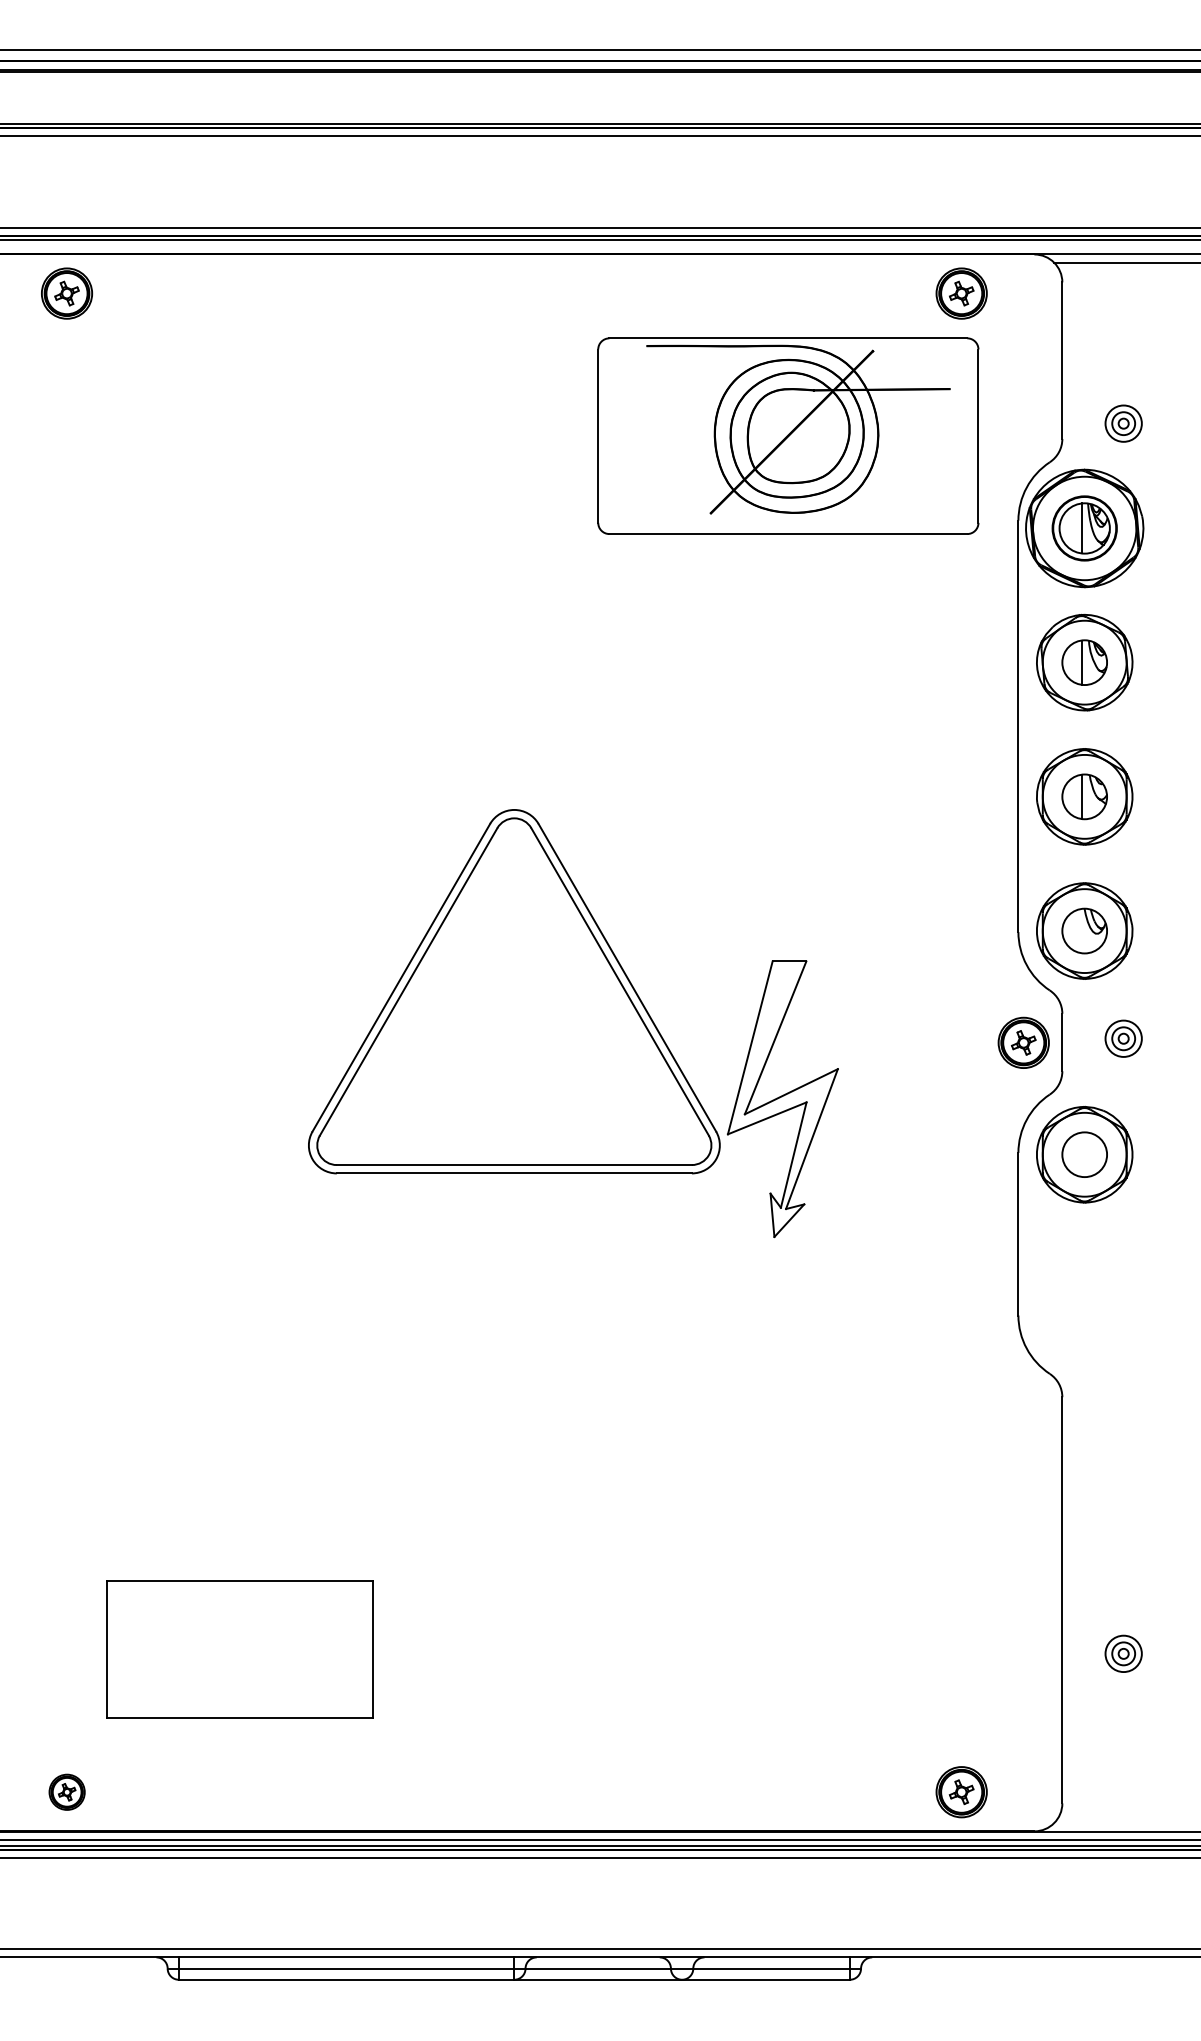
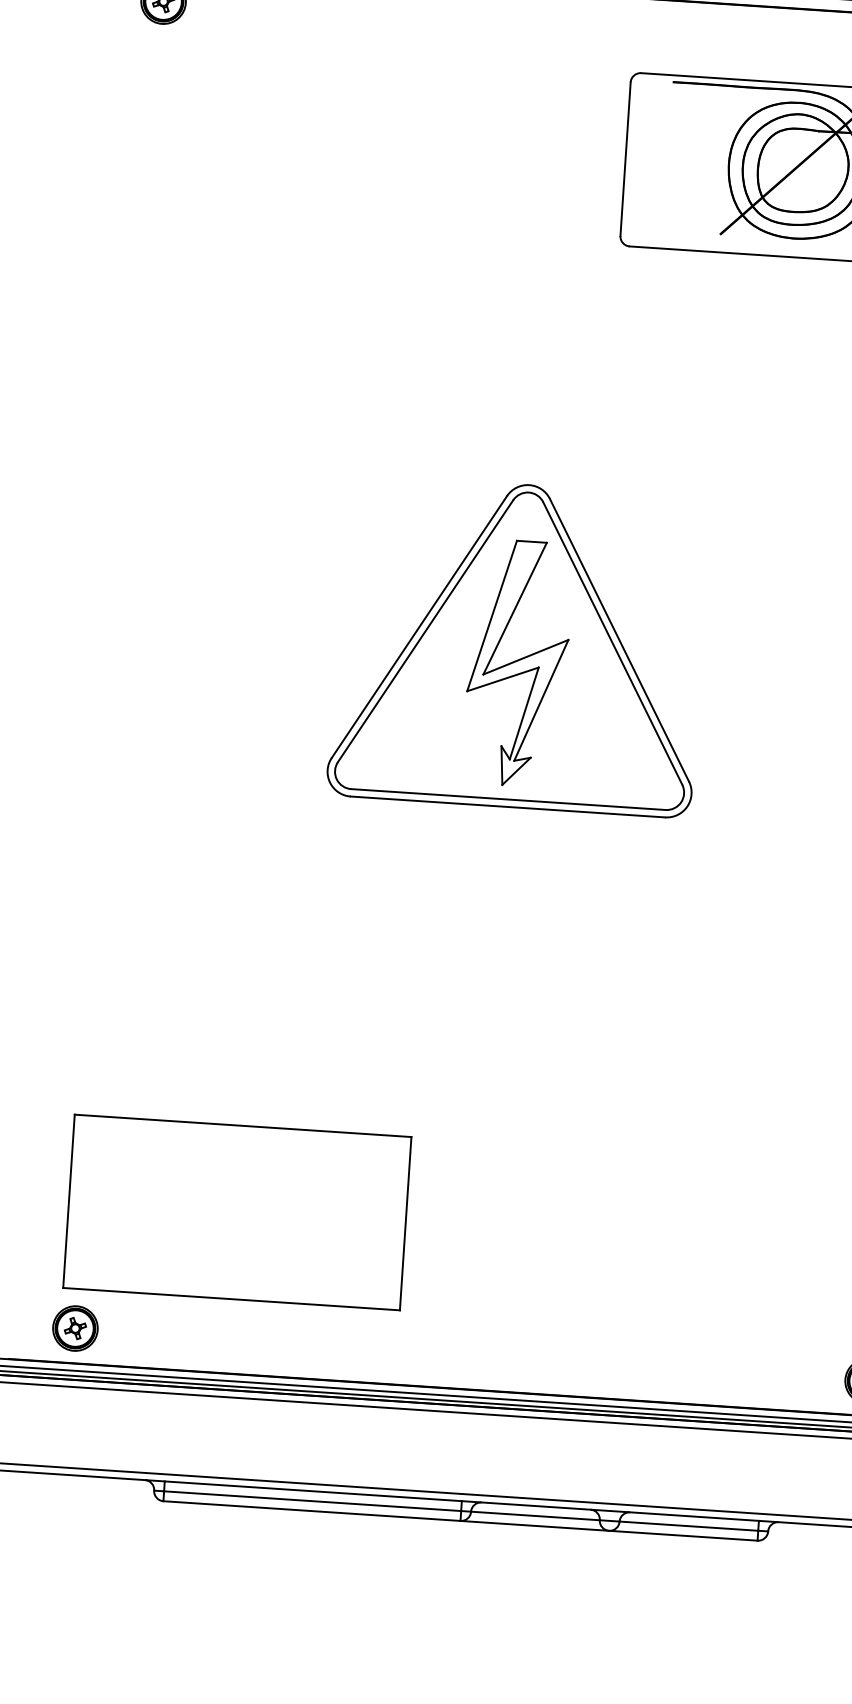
part: (782, 1099) -> (517, 663), moved
part: (239, 1649) -> (236, 1212), size x1.43
part: (67, 1792) -> (75, 1328), size x1.43

